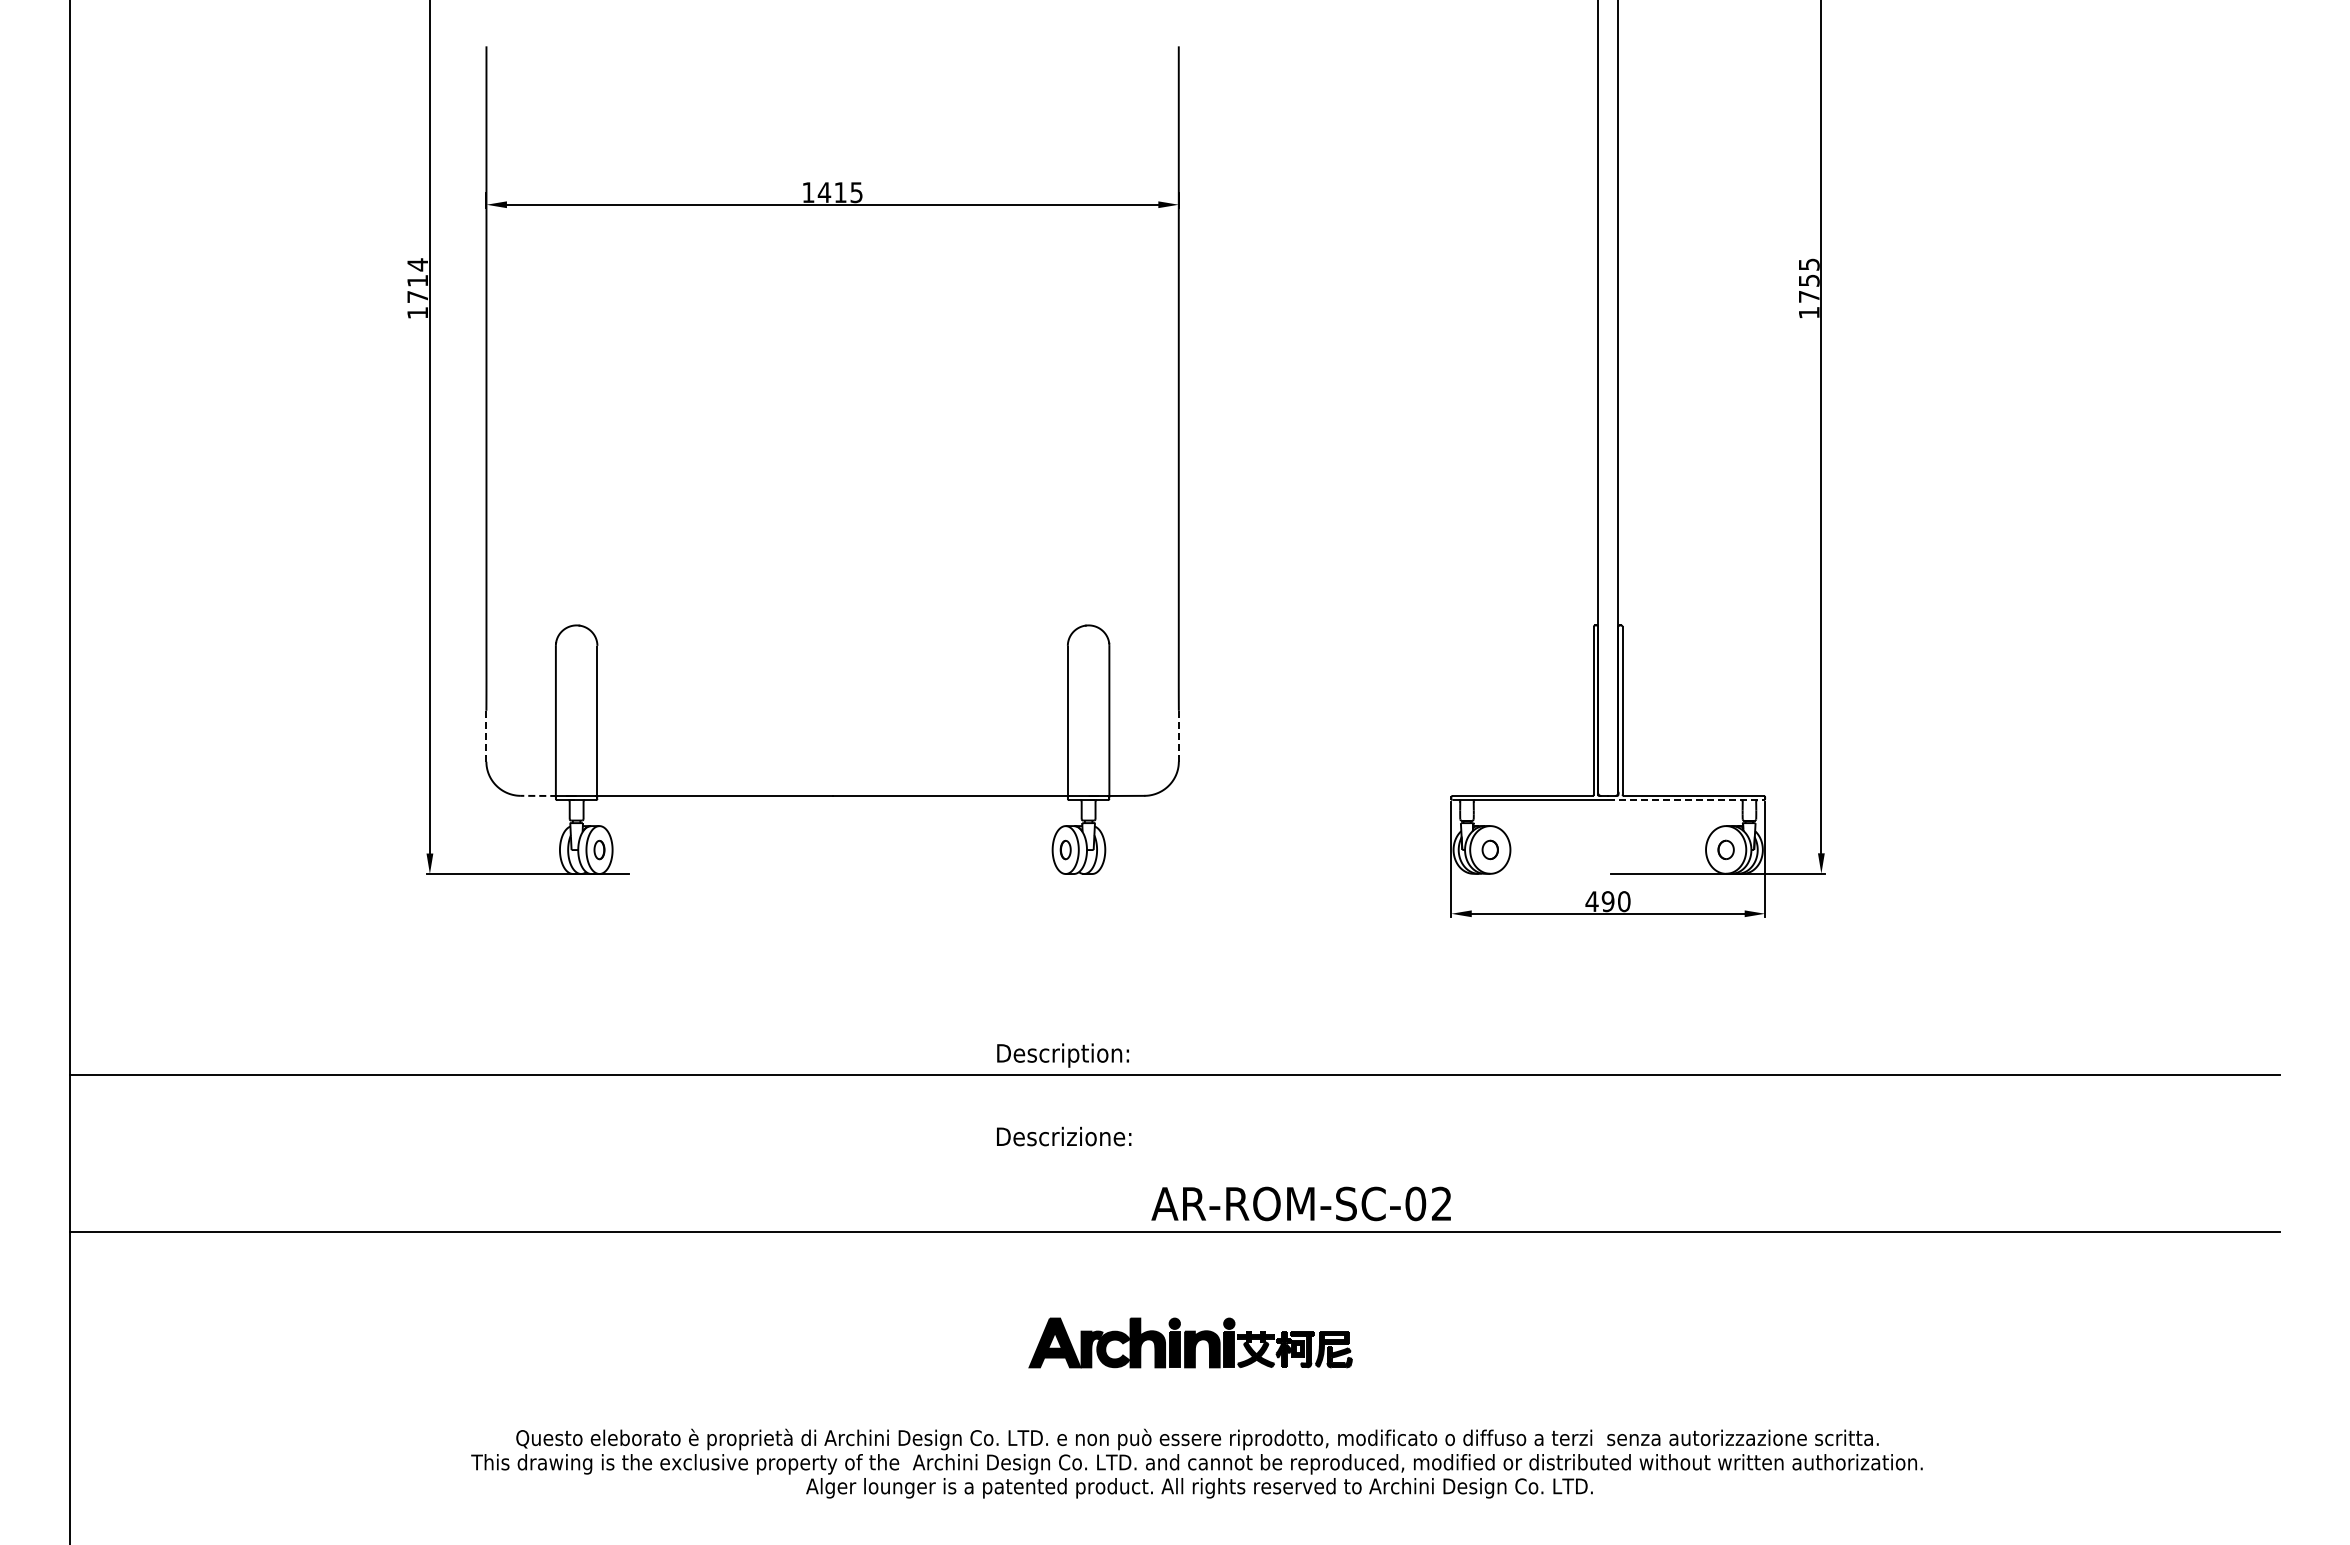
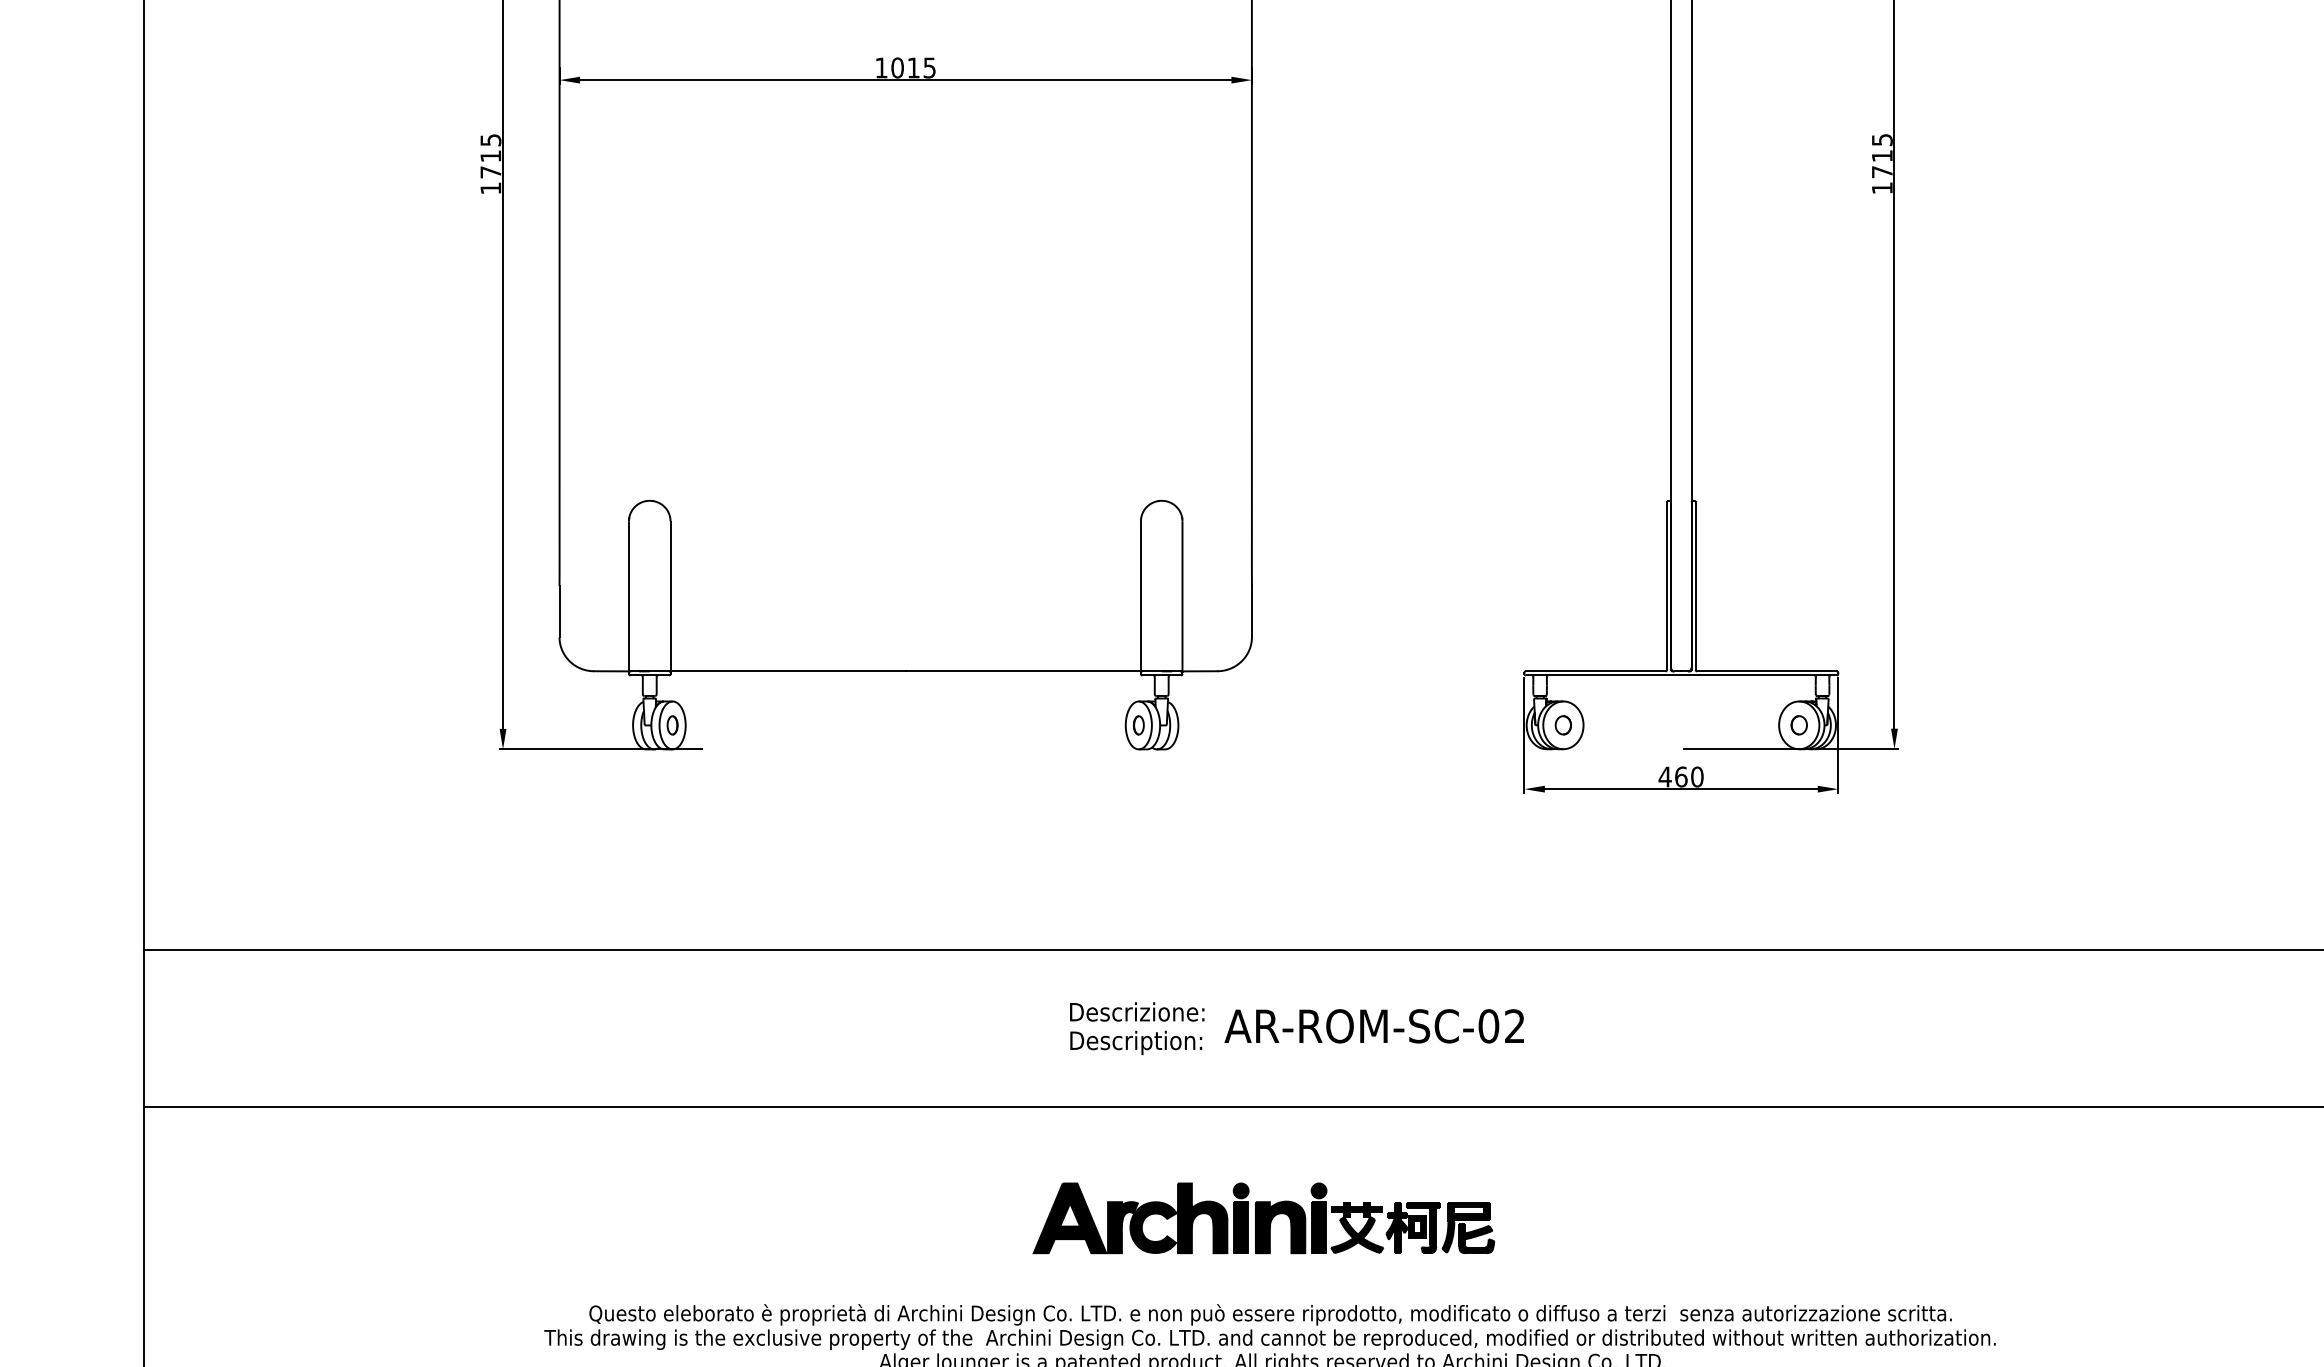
text: (824, 192) -> (897, 67), 1415 -> 1015
text: (417, 264) -> (490, 139), 1714 -> 1715
text: (1809, 280) -> (1882, 155), 1755 -> 1715
line: (486, 736) -> (559, 611), dashed -> solid
line: (1178, 736) -> (1251, 611), dashed -> solid
line: (538, 795) -> (611, 670), dashed -> solid
line: (1686, 800) -> (1759, 675), dashed -> solid
text: (1607, 901) -> (1680, 776), 490 -> 460
text: (1062, 1055) -> (1135, 1042), moved
text: (1300, 1203) -> (1373, 1025), moved
part: (1190, 1342) -> (1263, 1217), size x1.43

